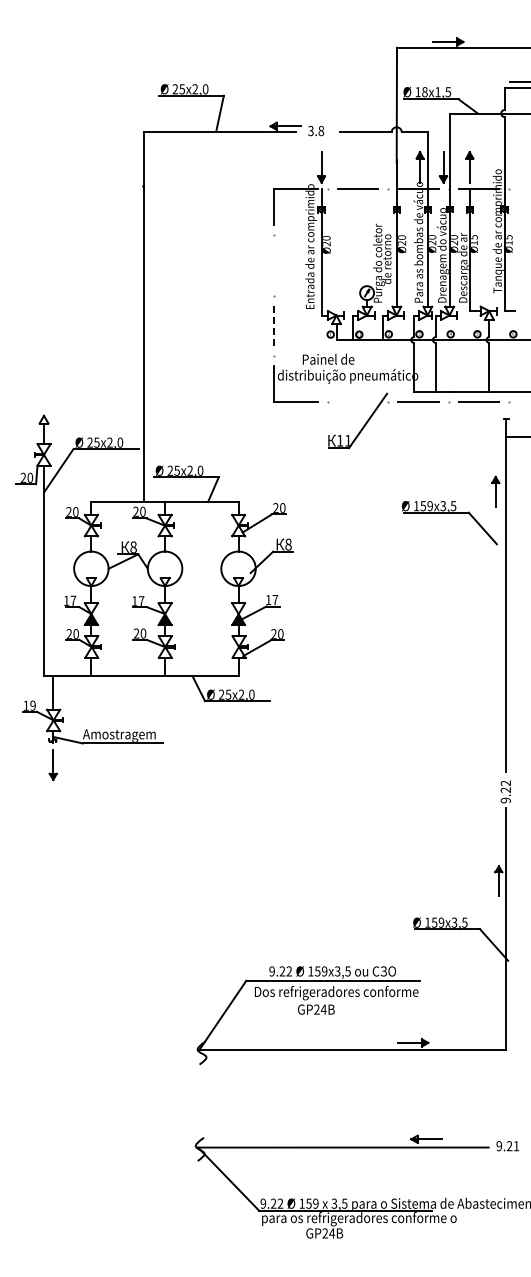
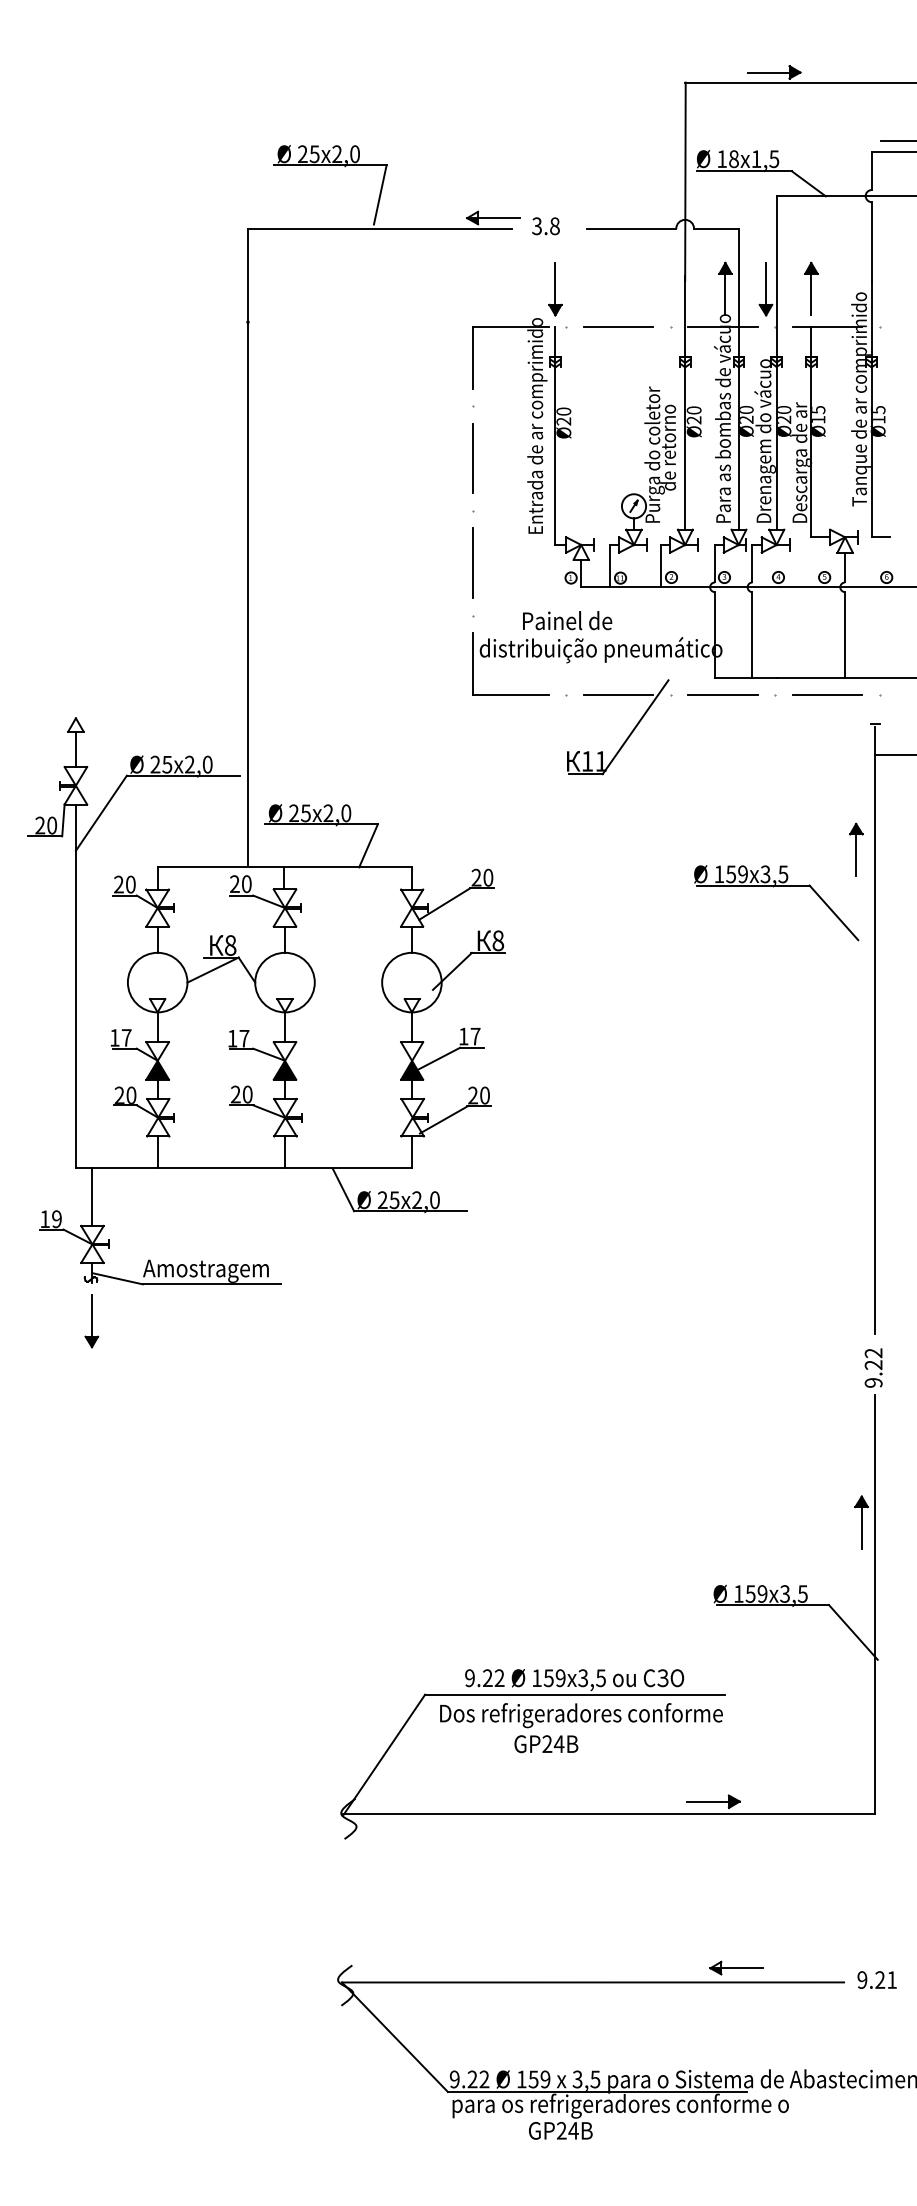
line: (273, 265) -> (472, 458), added
line: (273, 325) -> (472, 562), dashed -> solid
line: (357, 402) -> (617, 695), added

